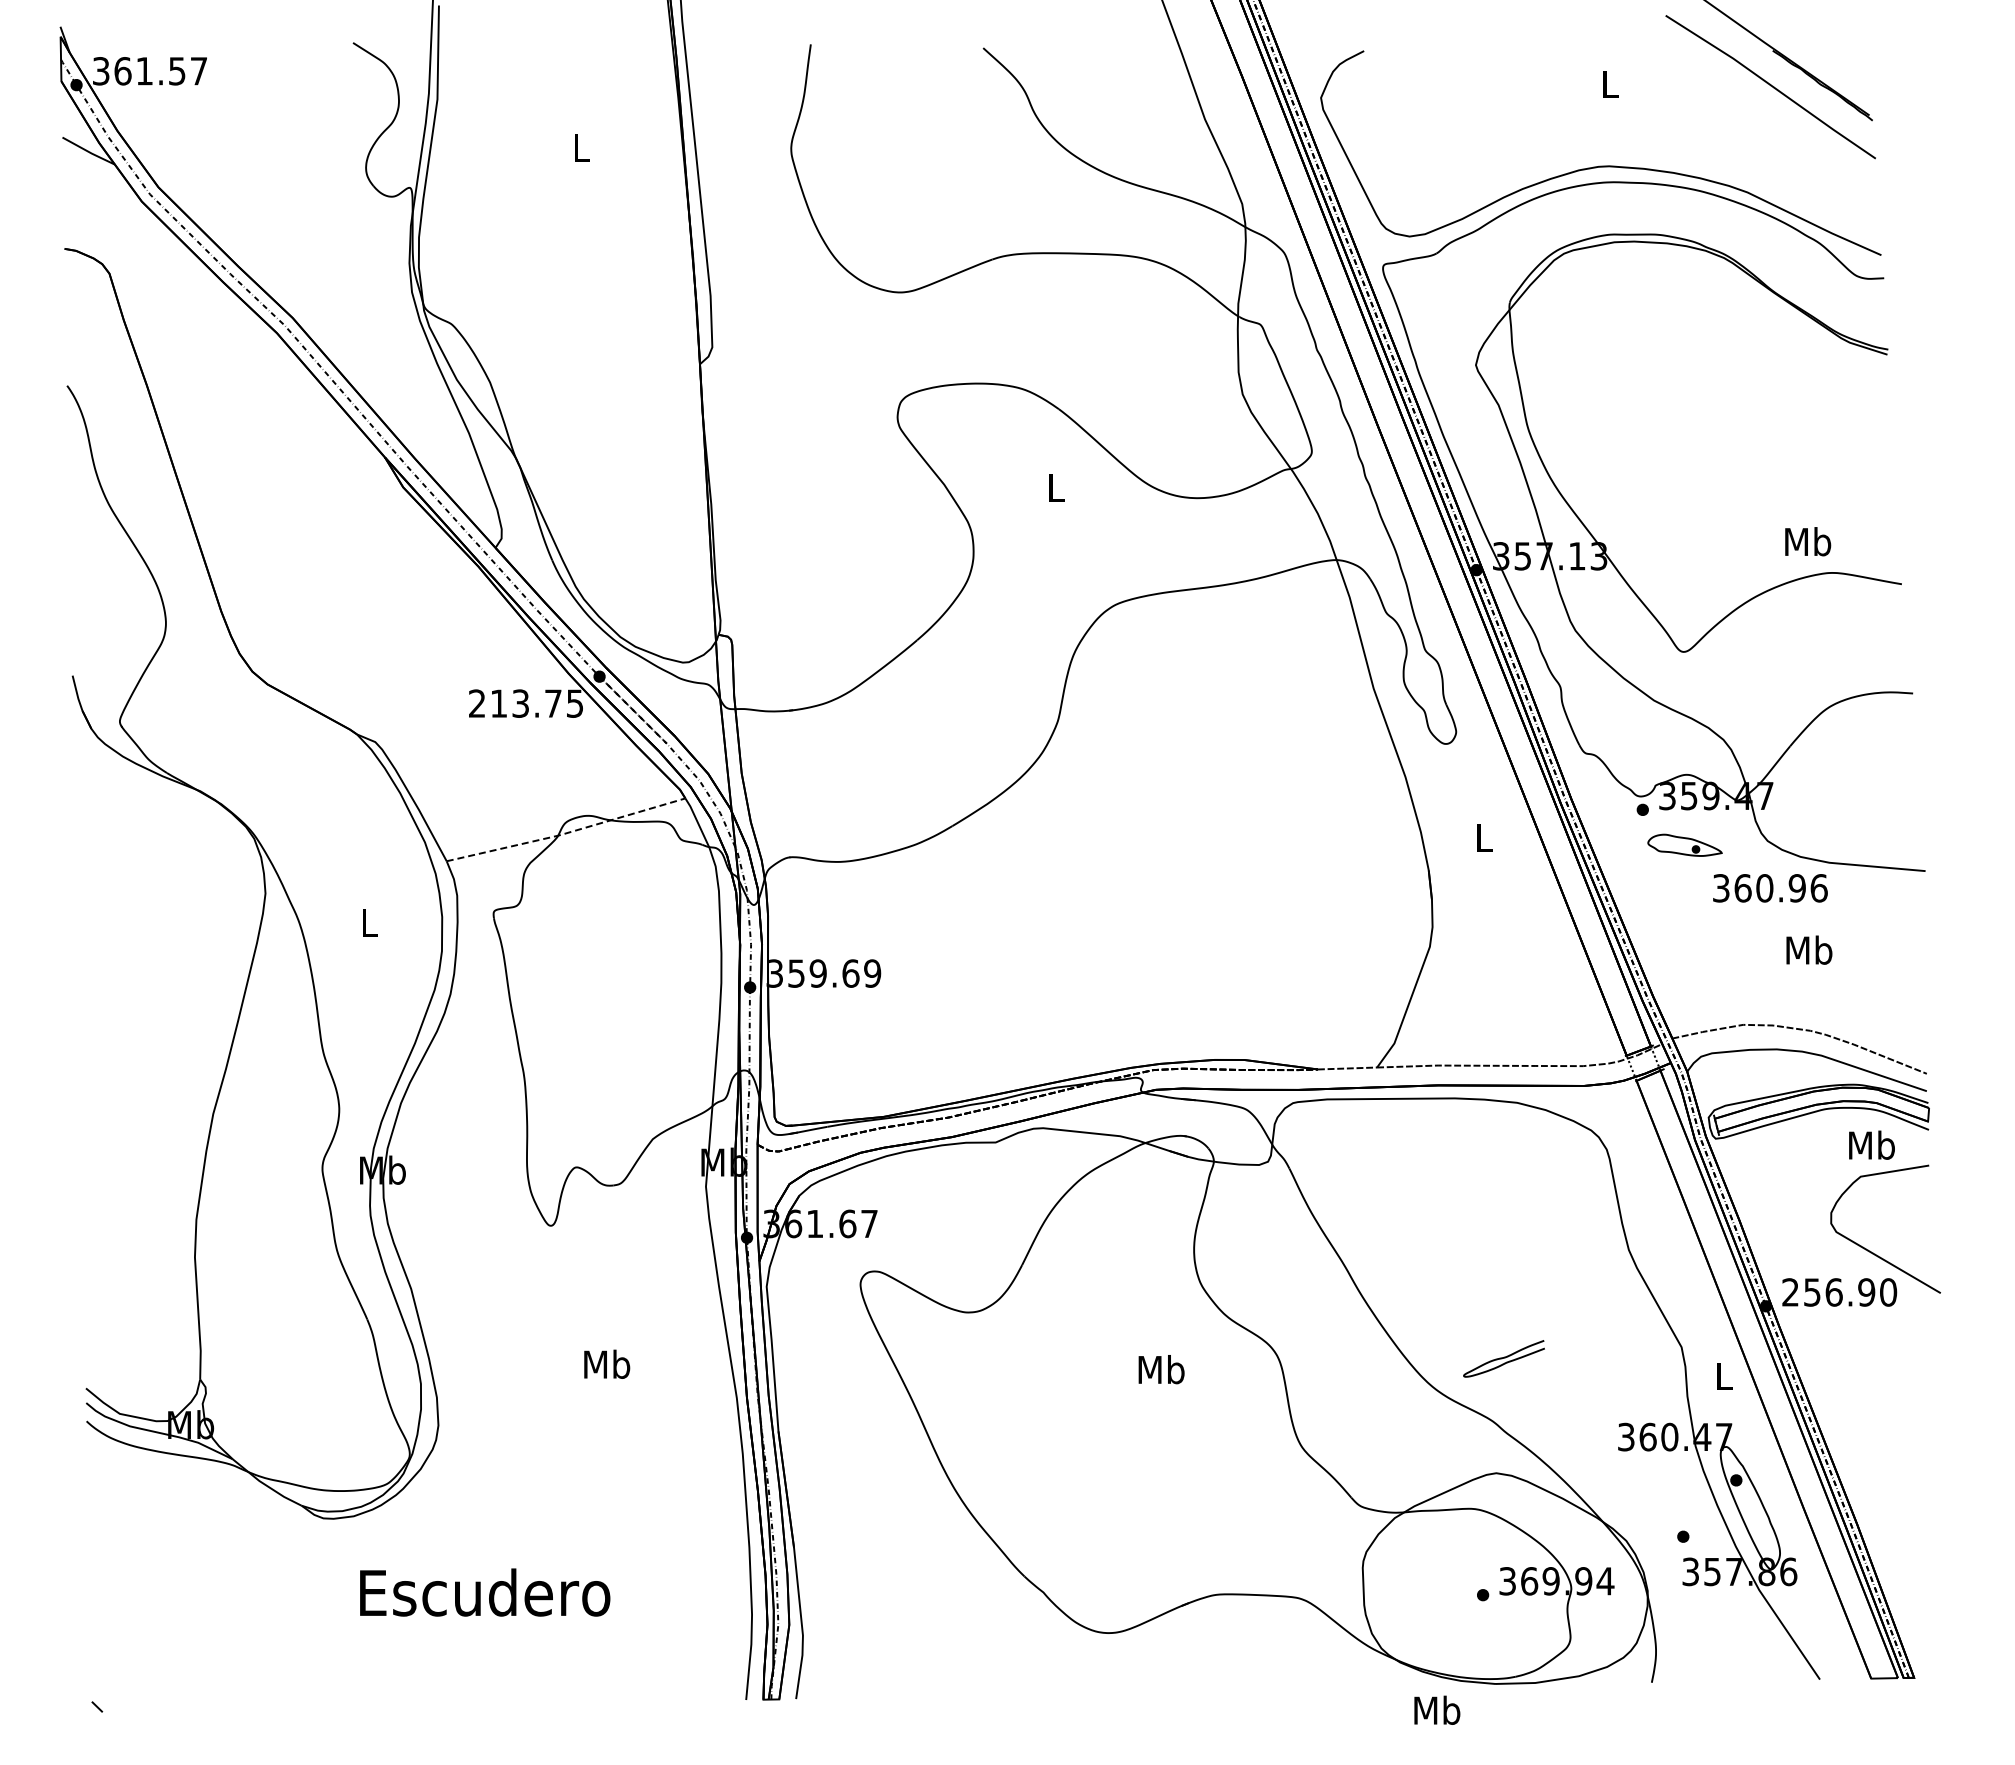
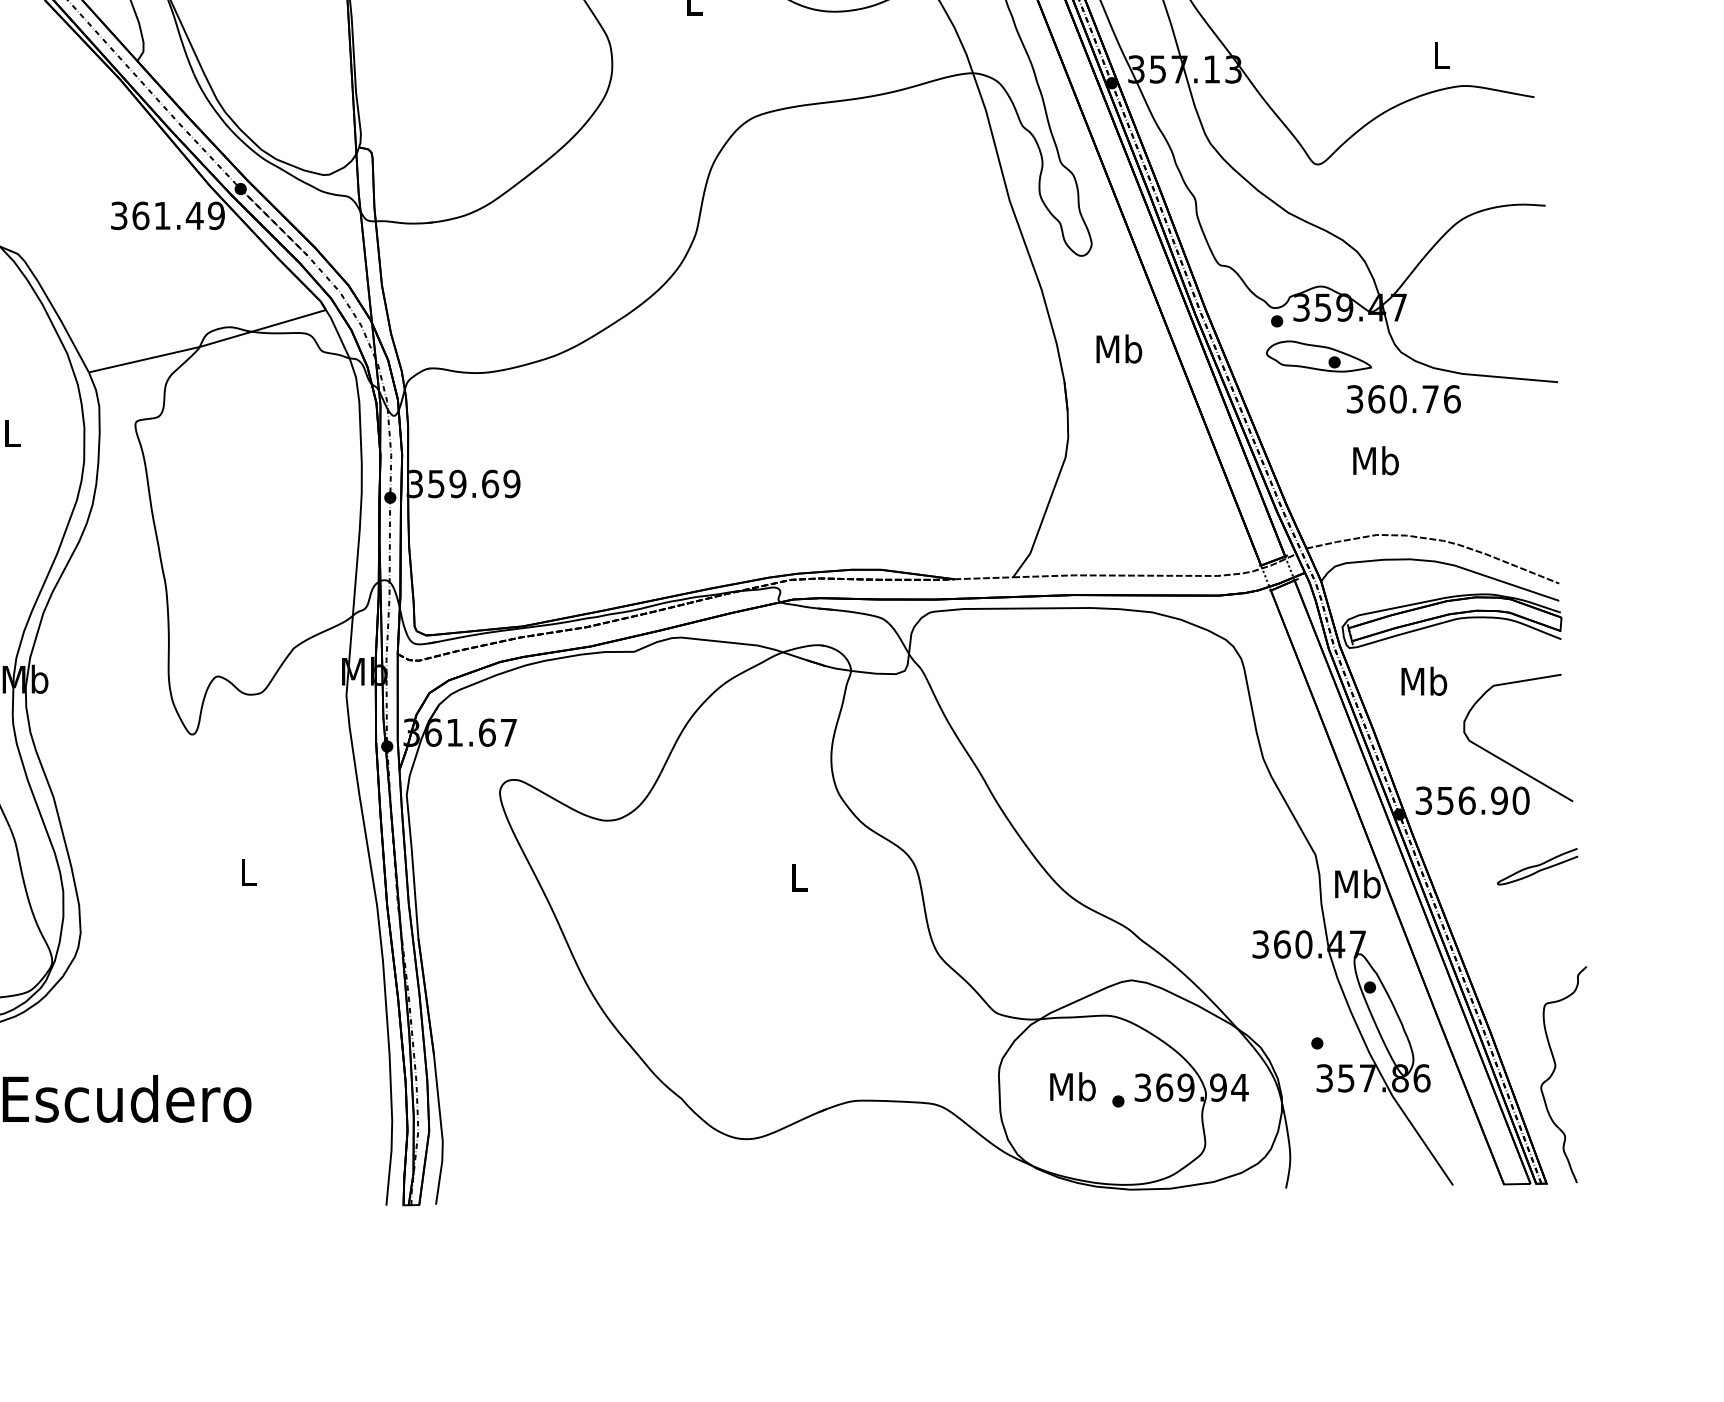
text: (1808, 541) -> (1441, 54), Mb -> L
text: (526, 703) -> (168, 215), 213.75 -> 361.49
line: (567, 833) -> (208, 344), dashed -> solid
text: (1483, 837) -> (1118, 348), L -> Mb
part: (1684, 845) -> (1318, 356), size x1.43
text: (1796, 888) -> (1429, 399), 360.96 -> 360.76
text: (1809, 949) -> (1376, 460), moved
text: (1871, 1144) -> (1423, 680), moved
text: (1790, 1292) -> (1423, 800), 256.90 -> 356.90
curve: (1503, 1358) -> (1537, 866), moved
text: (607, 1363) -> (248, 871), Mb -> L
text: (1161, 1369) -> (798, 877), Mb -> L
text: (1724, 1375) -> (1358, 883), L -> Mb
part: (1922, 1564) -> (1554, 1071), added
text: (1437, 1709) -> (1073, 1085), moved

